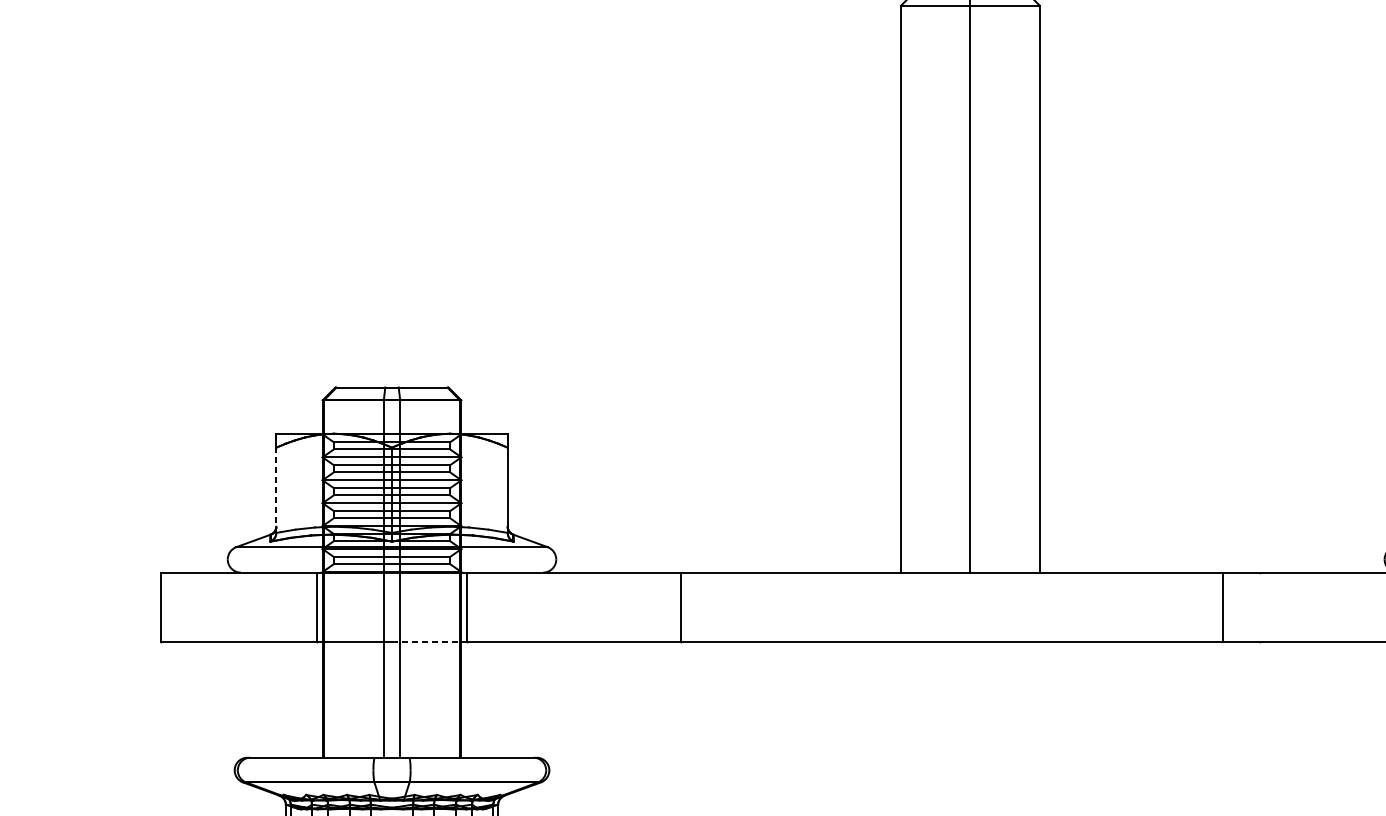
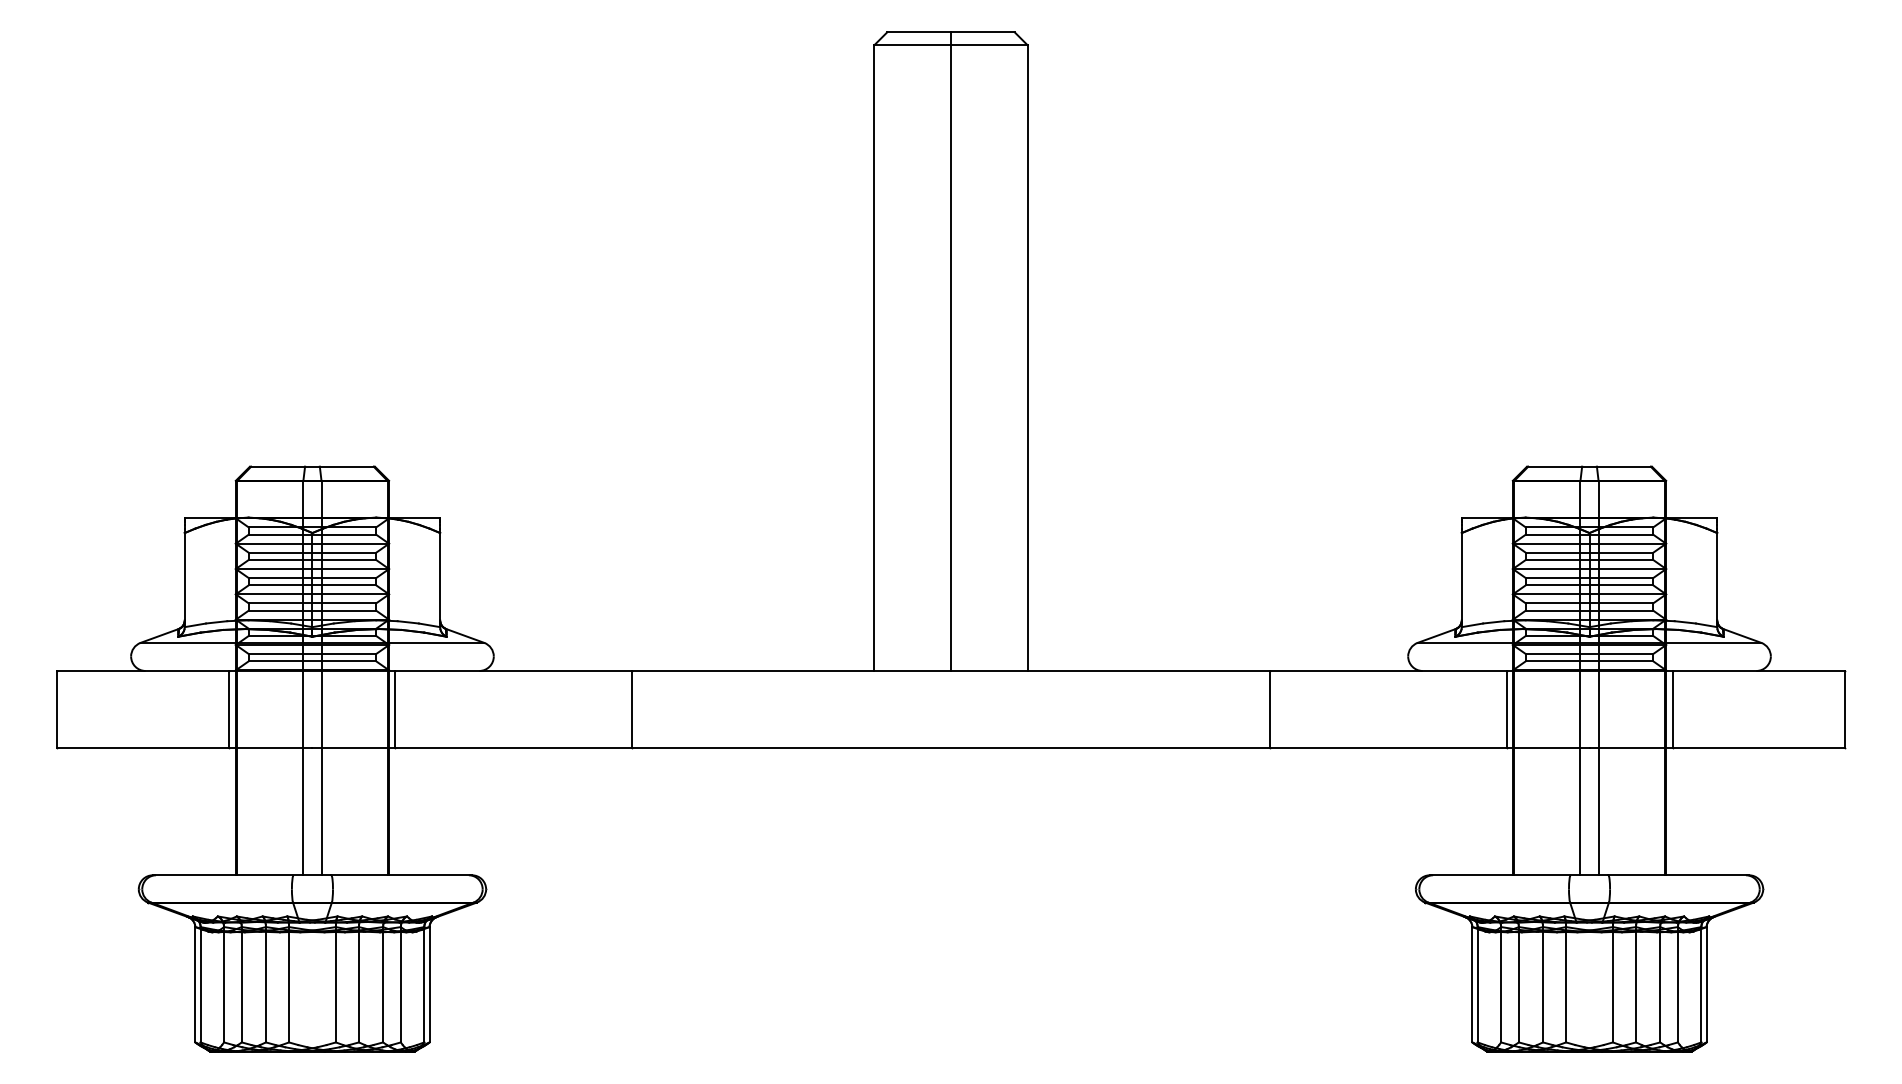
line: (276, 489) -> (184, 579), dashed -> solid
line: (1222, 606) -> (1270, 708), moved
line: (427, 641) -> (351, 747), dashed -> solid

